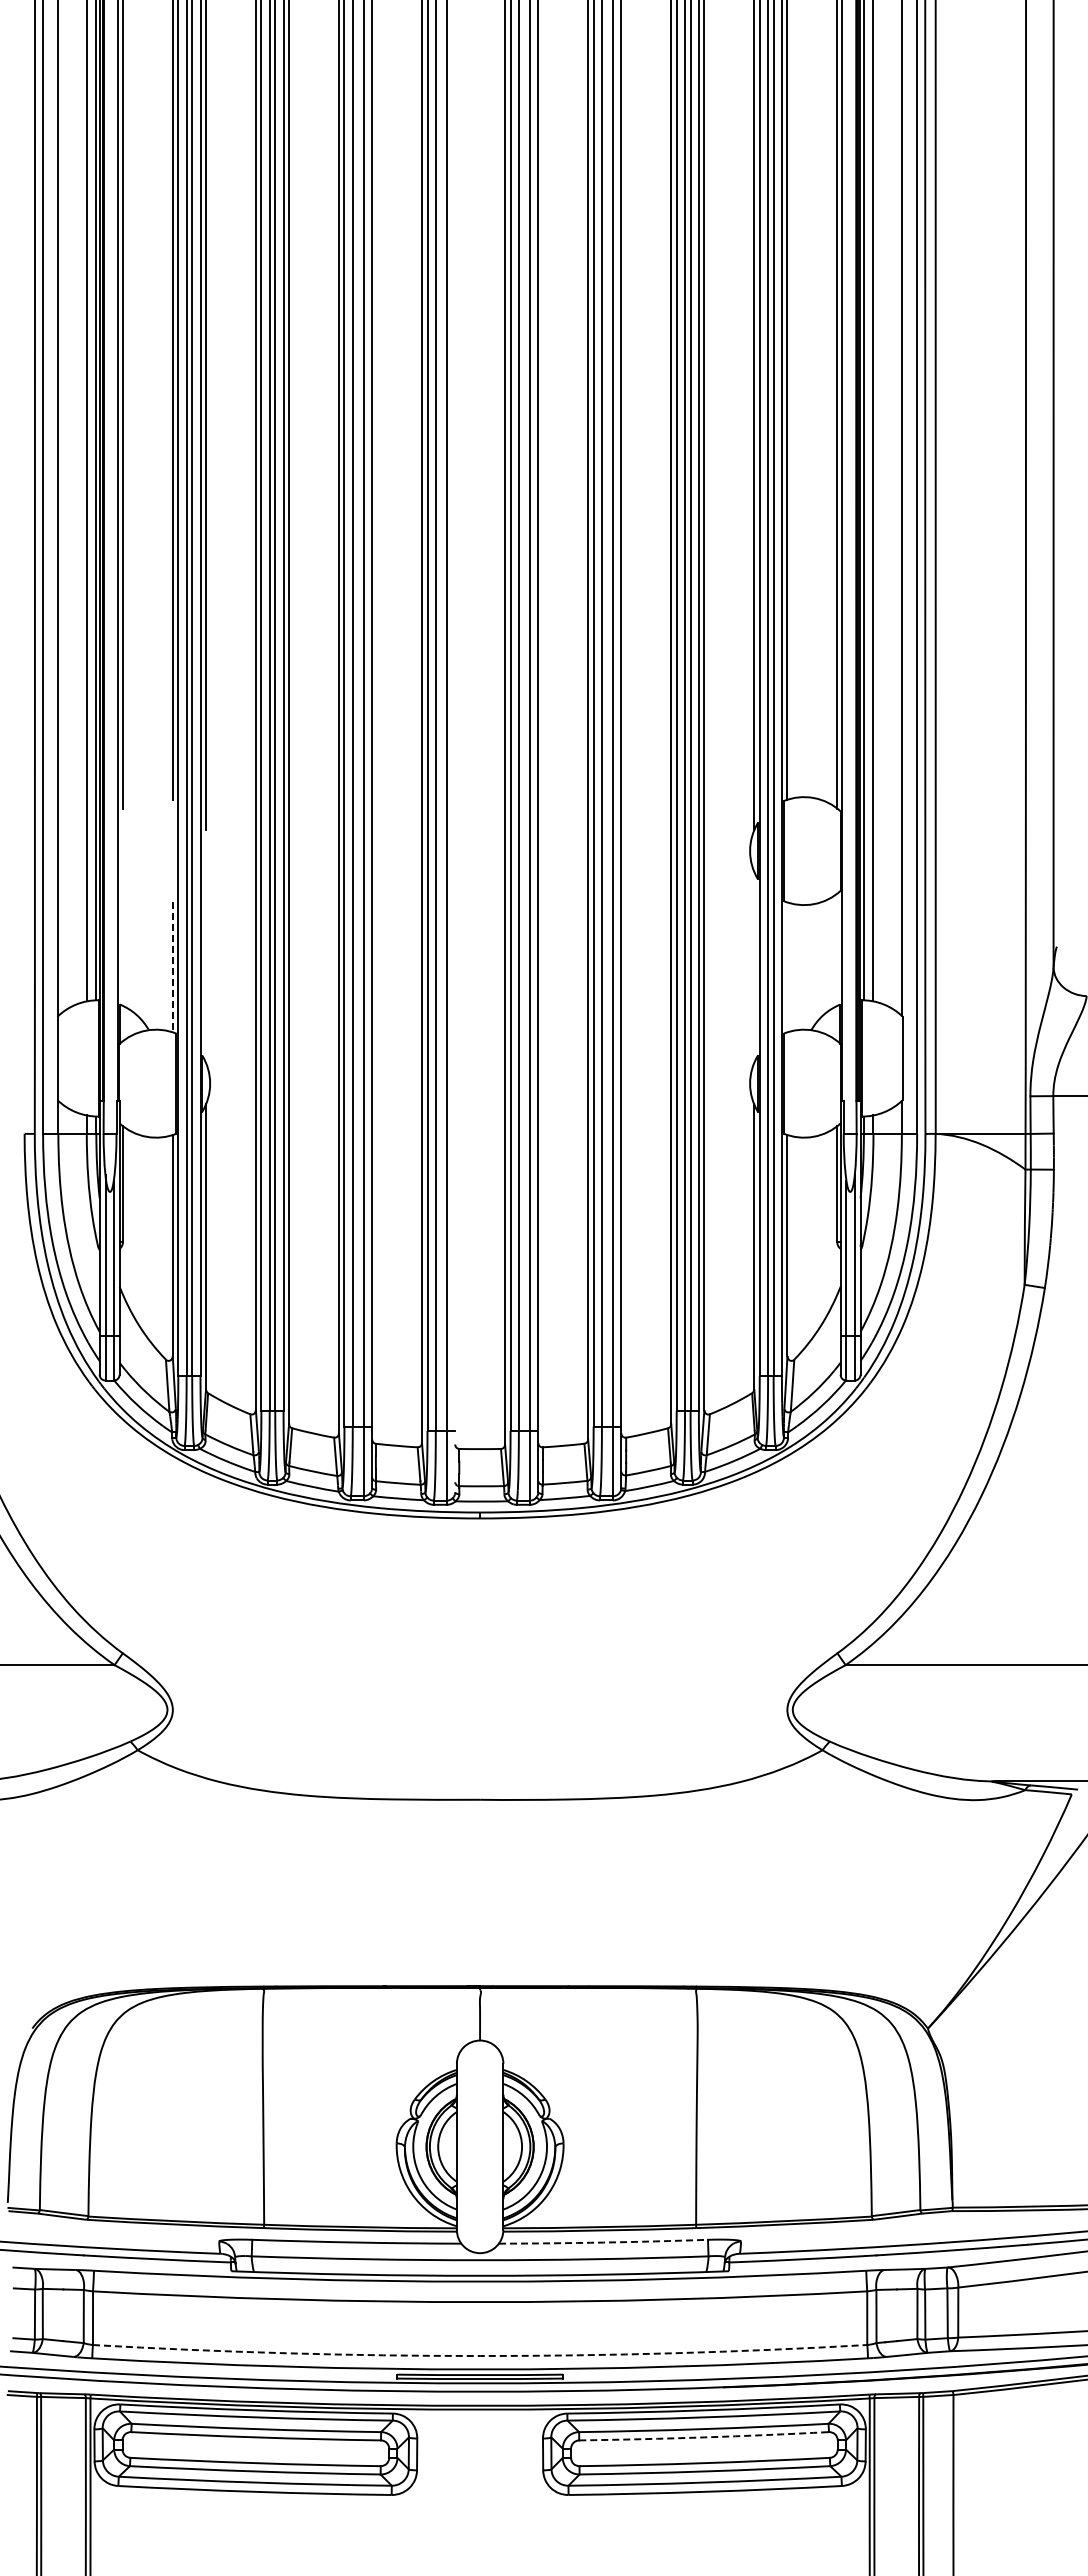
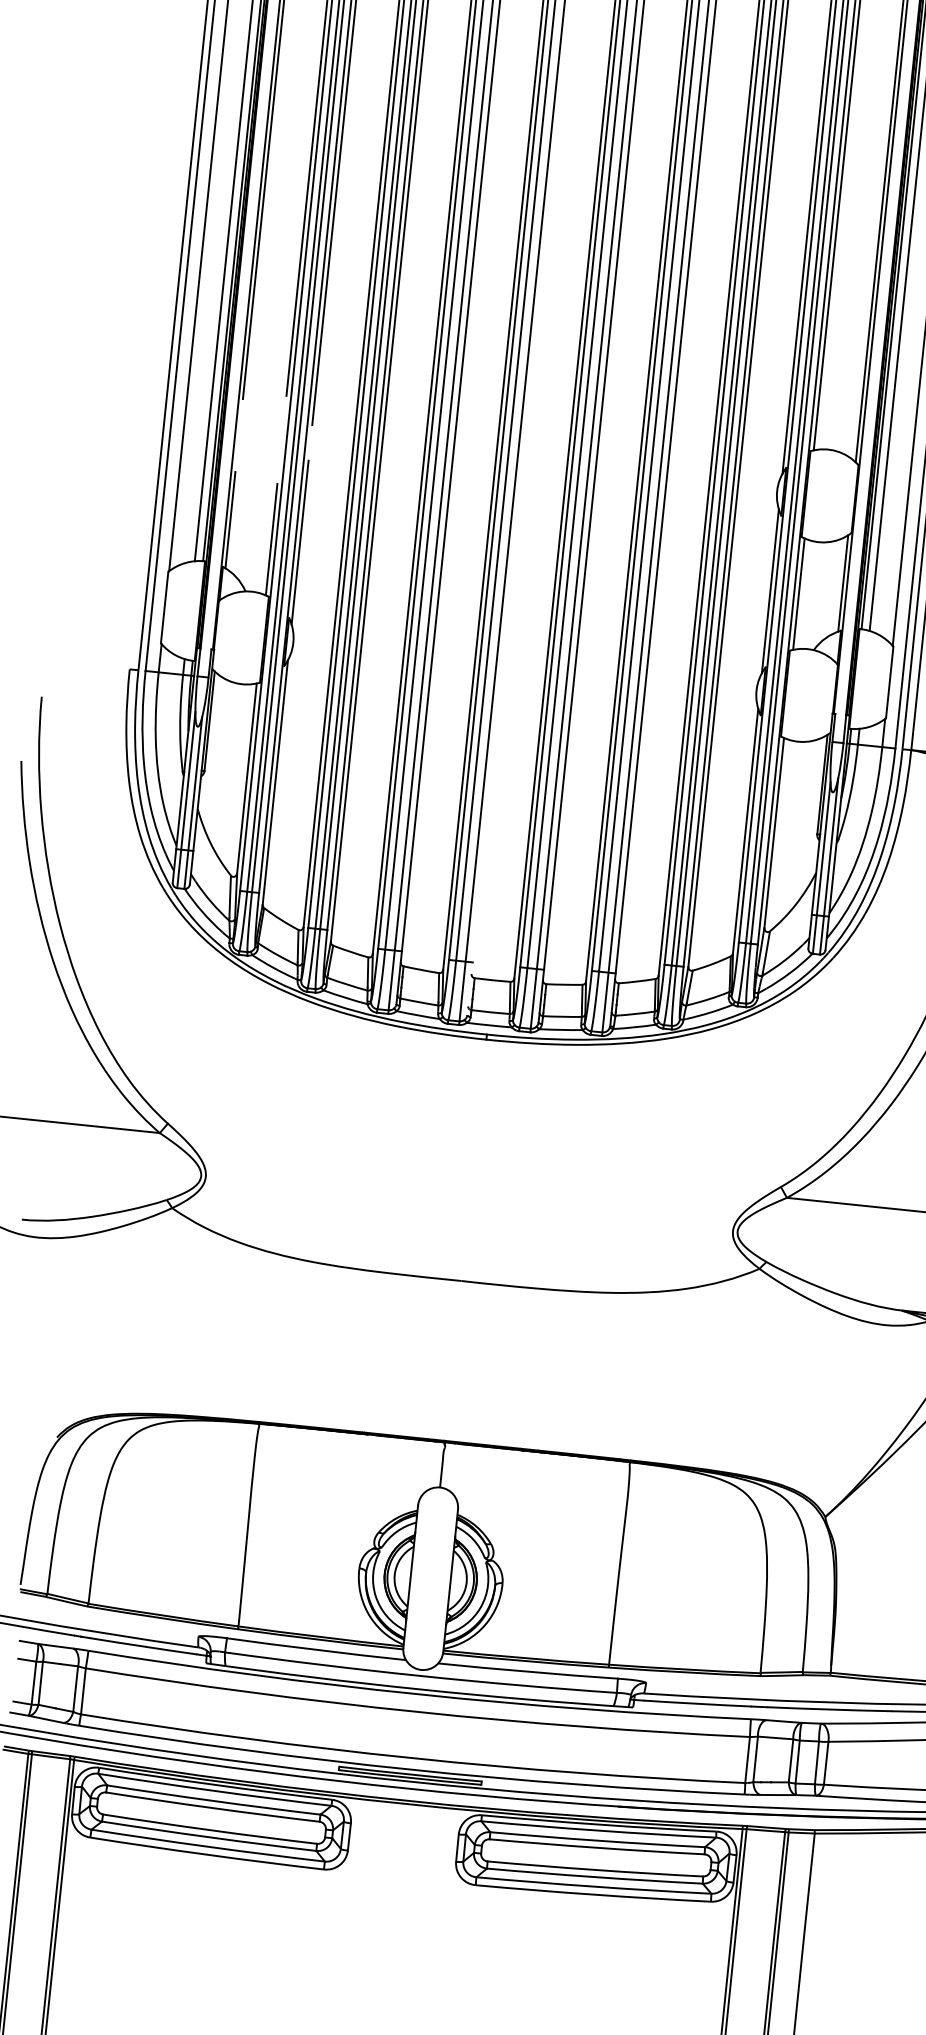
line: (122, 949) -> (230, 519), added
line: (837, 949) -> (843, 583), added
line: (206, 966) -> (300, 541), added
line: (754, 966) -> (770, 590), added
line: (172, 967) -> (271, 539), dashed -> solid
line: (787, 967) -> (798, 594), added
arc: (603, 2242) -> (528, 1671), dashed -> solid
arc: (480, 2356) -> (412, 1758), dashed -> solid
arc: (704, 2437) -> (597, 1847), dashed -> solid

